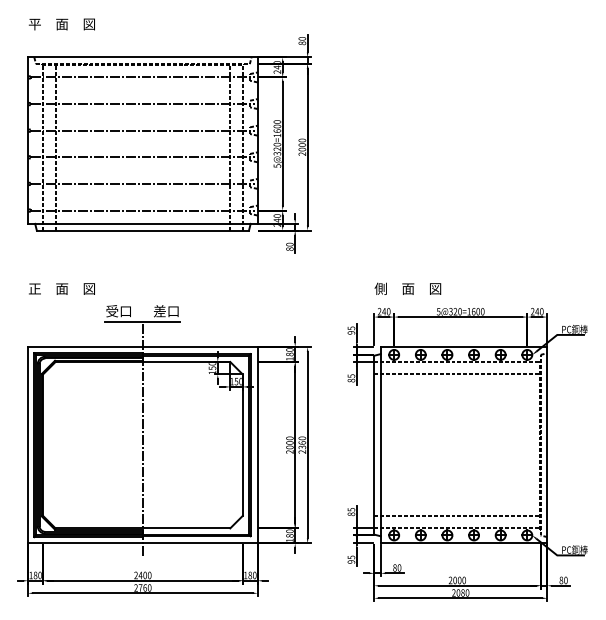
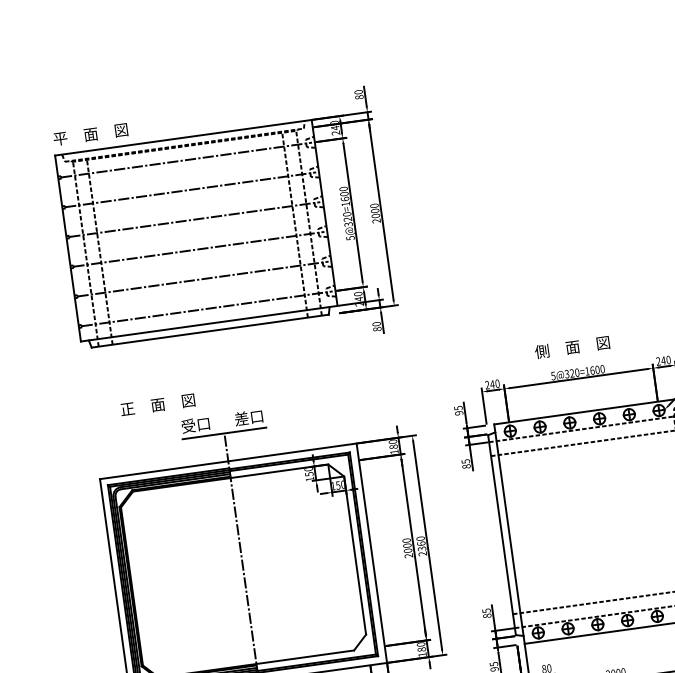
text: (61, 24) -> (90, 134), moved
text: (61, 288) -> (157, 404), moved
text: (407, 288) -> (571, 347), moved

